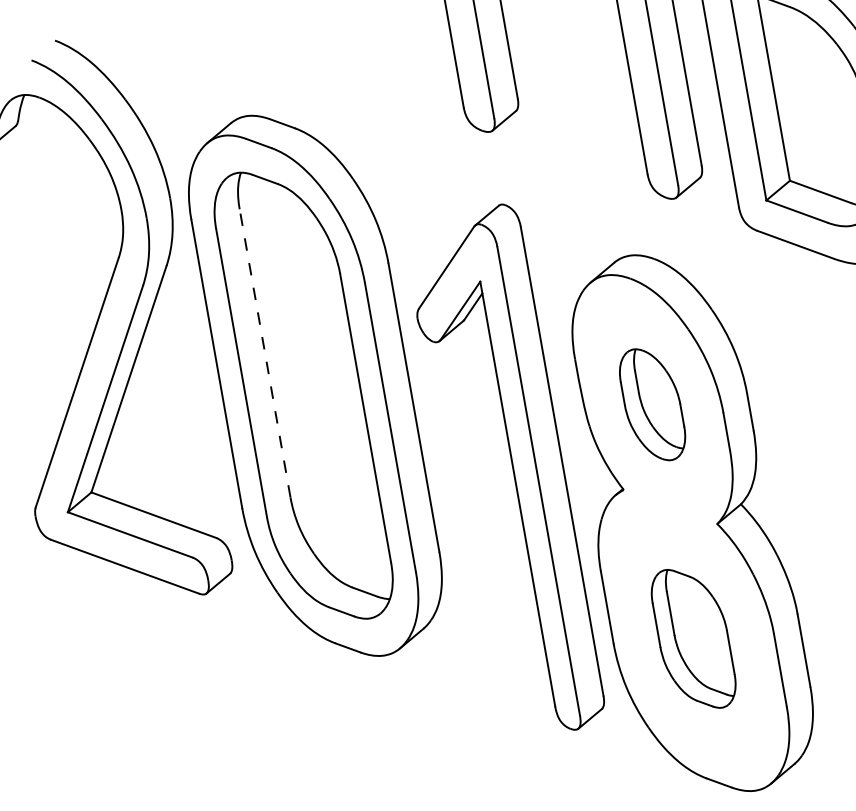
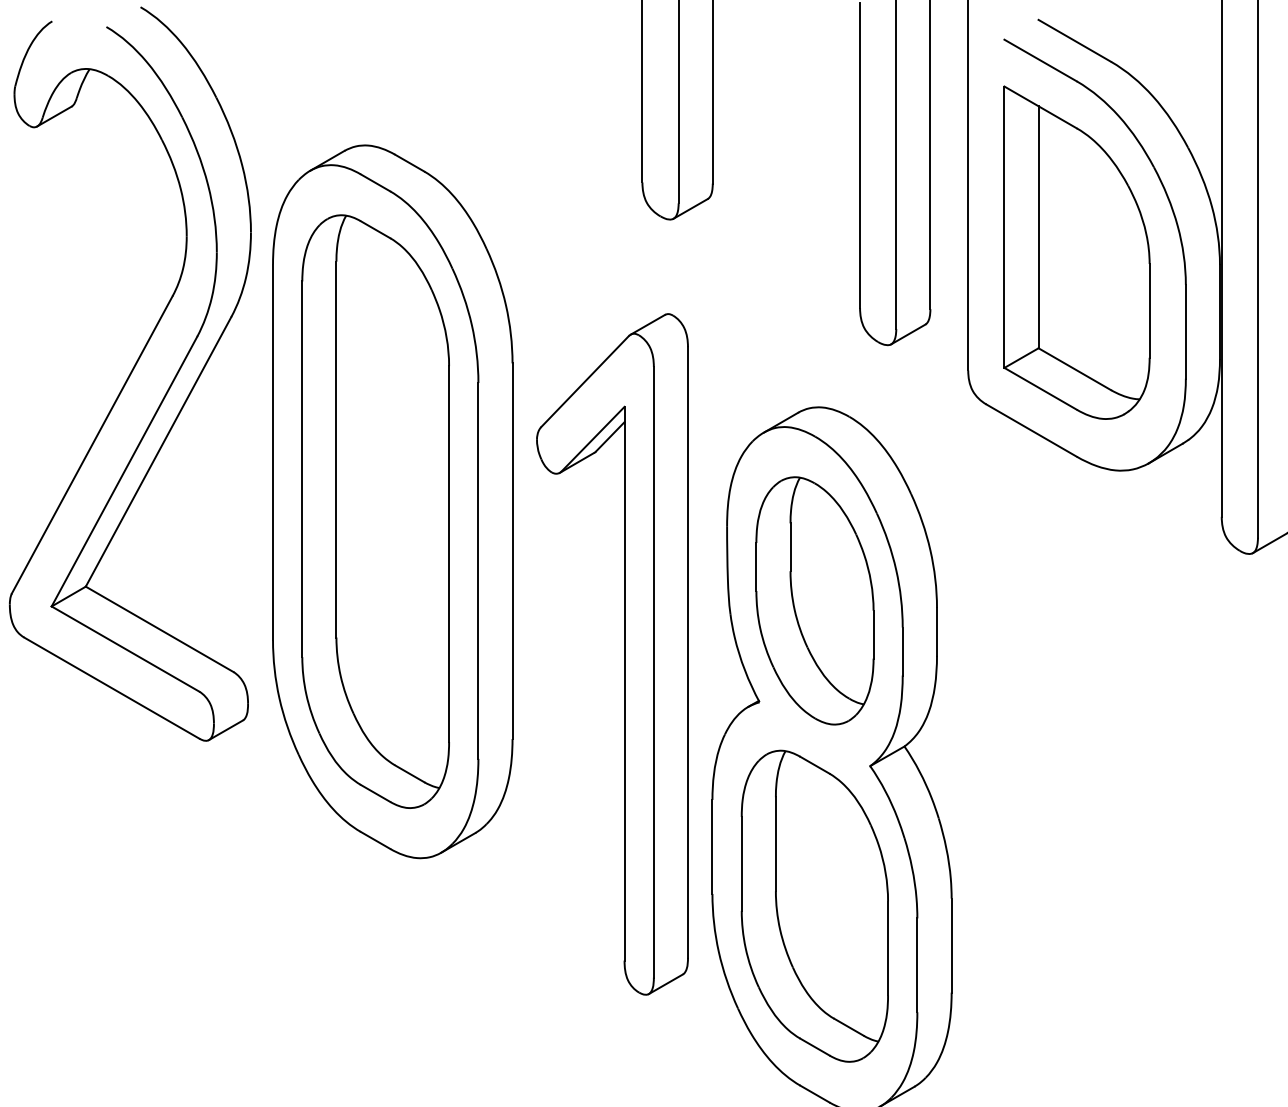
line: (265, 353) -> (336, 449), dashed -> solid
part: (652, 404) -> (814, 600), size x1.67
part: (693, 638) -> (814, 905), size x1.67

